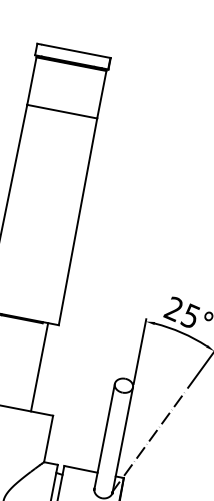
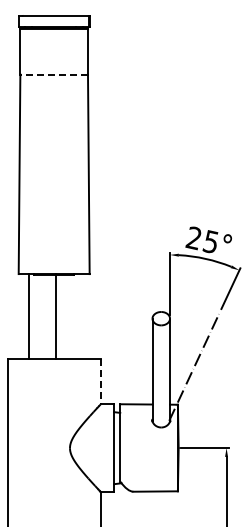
line: (62, 111) -> (54, 74), solid -> dashed
line: (39, 367) -> (56, 316), moved
line: (48, 439) -> (100, 382), solid -> dashed

